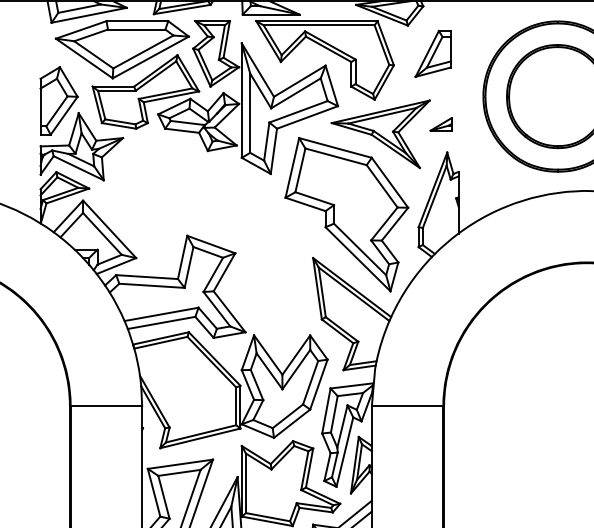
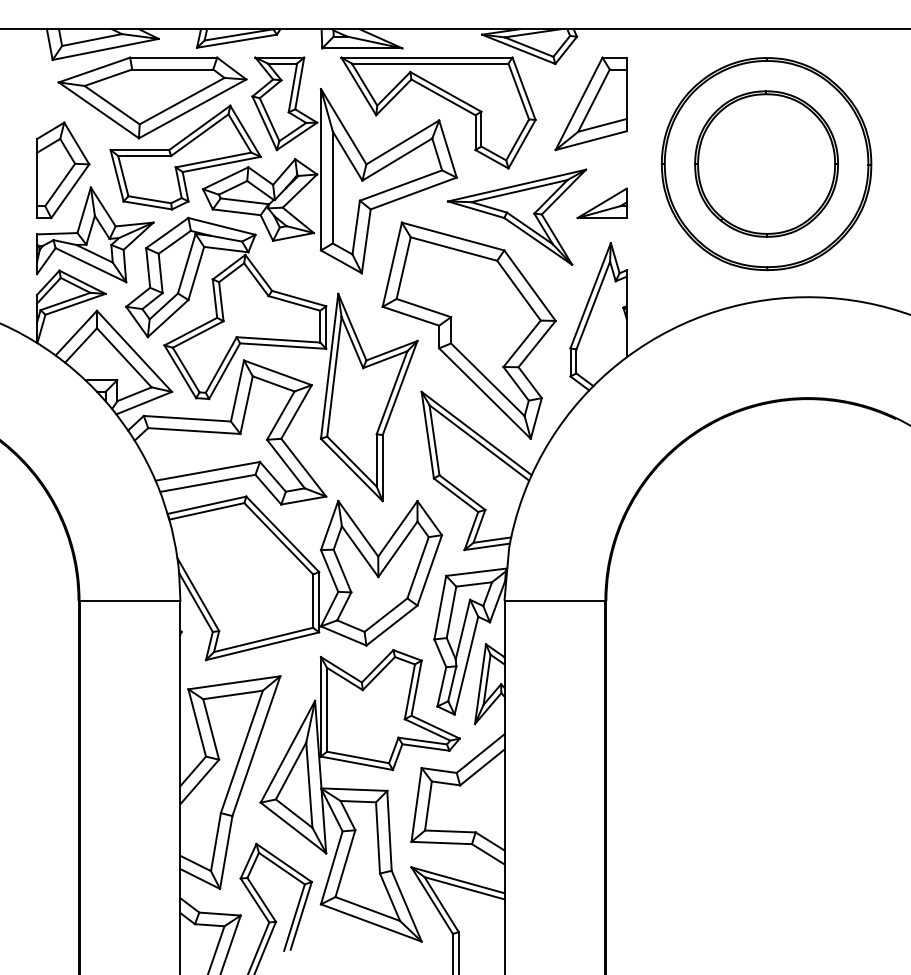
part: (432, 53) -> (590, 103), size x1.43
part: (440, 124) -> (601, 203), size x1.67
part: (206, 225) -> (271, 346), added

